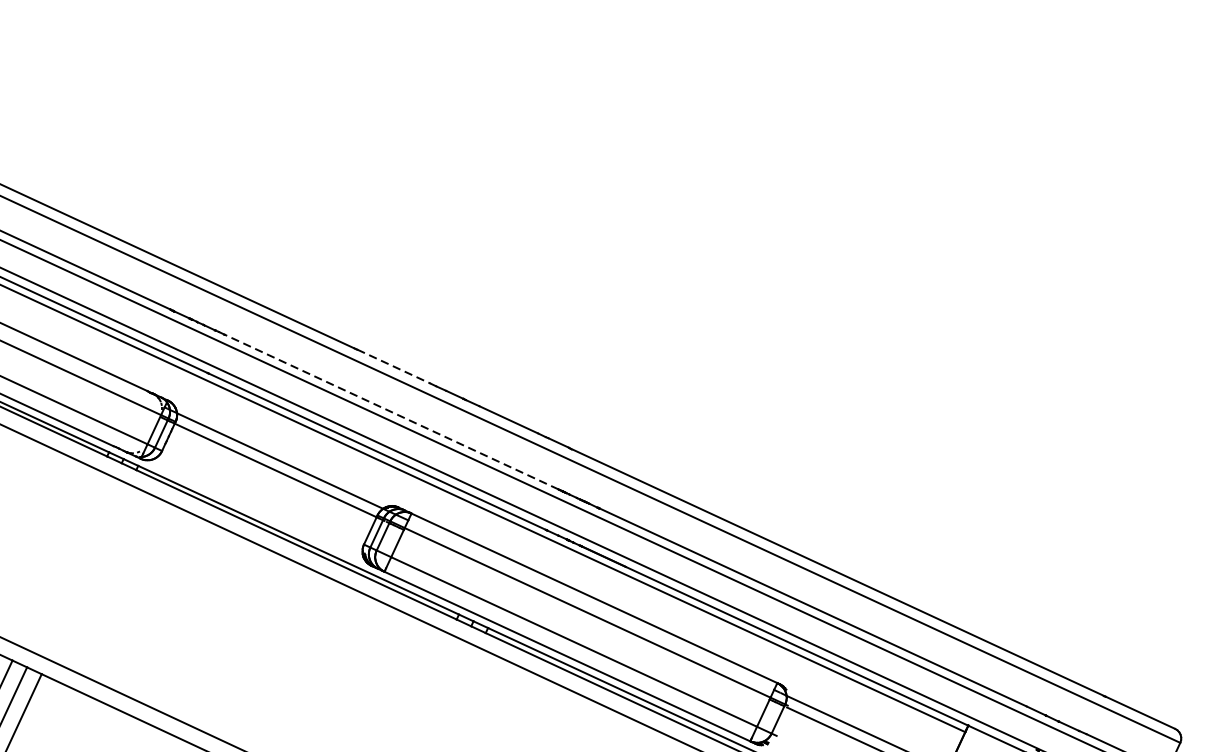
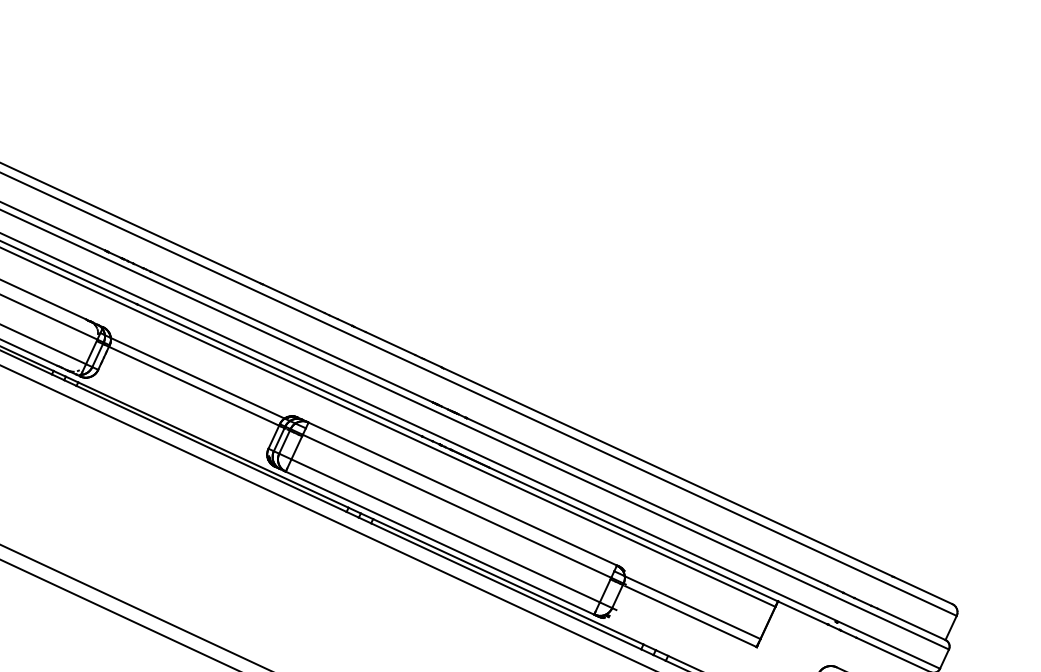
line: (394, 366) -> (294, 298), dashed -> solid
line: (391, 411) -> (291, 336), dashed -> solid

